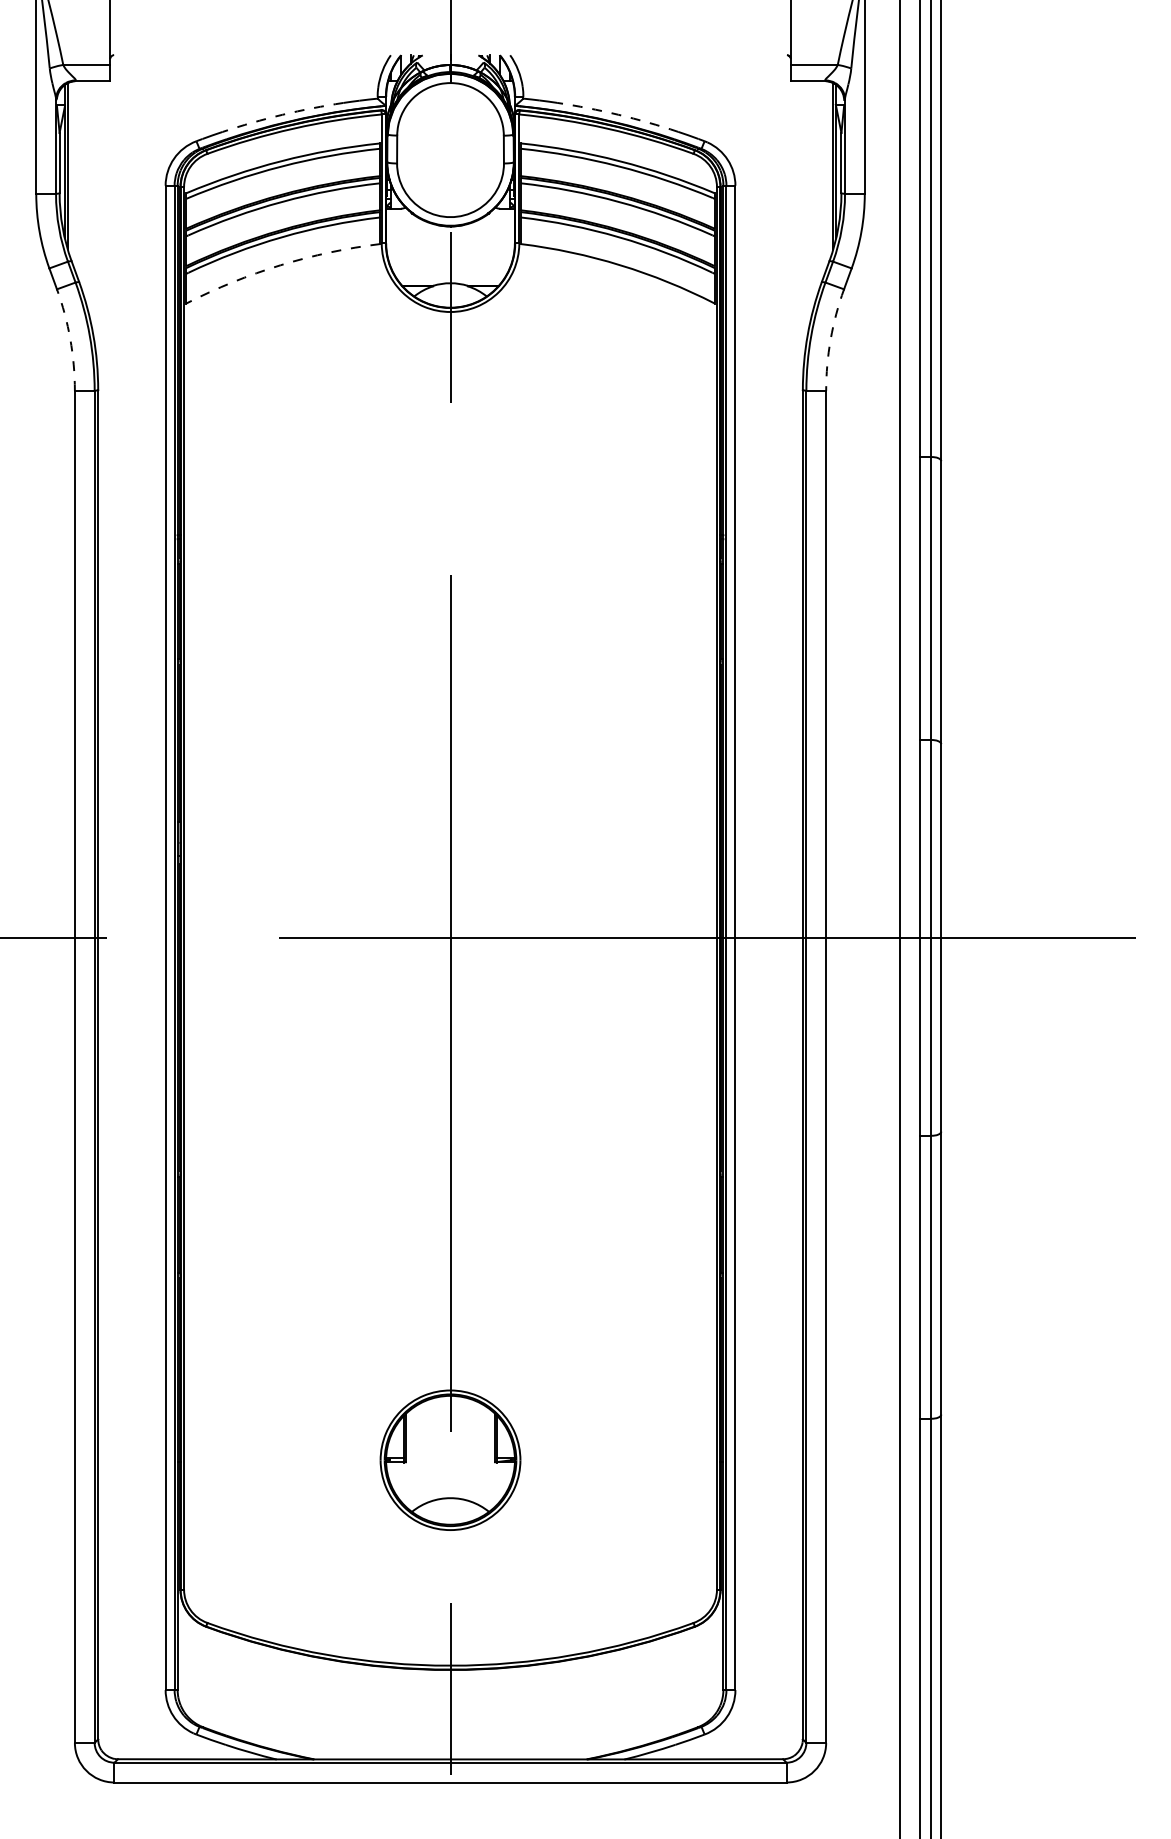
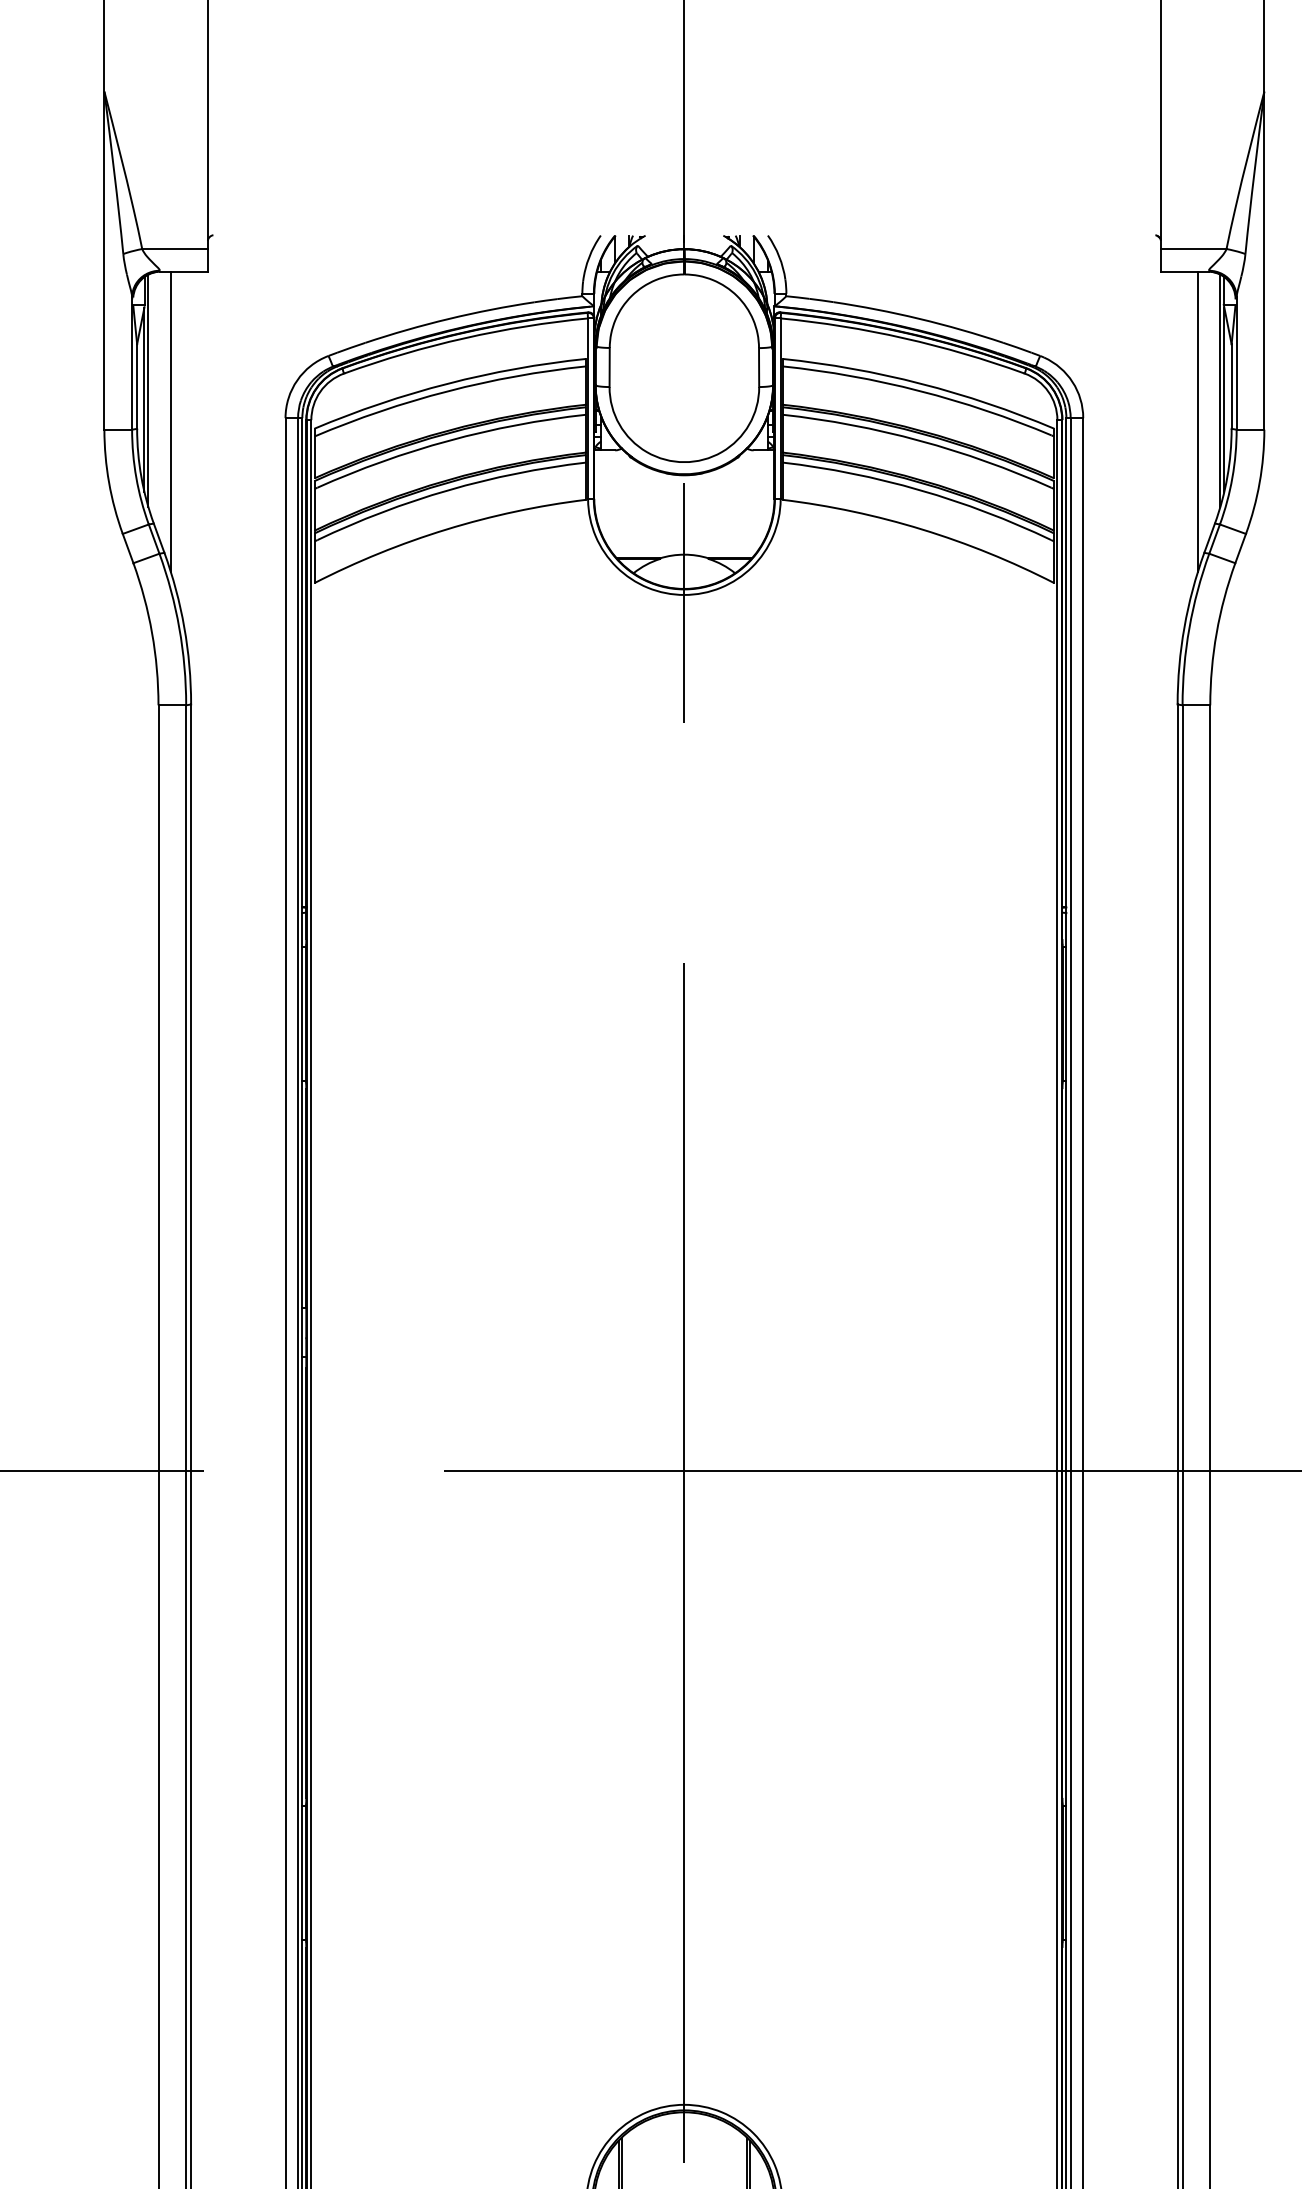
arc: (282, 114) -> (449, 318), dashed -> solid
arc: (618, 114) -> (919, 318), dashed -> solid
line: (83, 188) -> (170, 422), added
line: (817, 188) -> (1198, 422), added
arc: (280, 265) -> (446, 529), dashed -> solid
arc: (70, 339) -> (152, 633), dashed -> solid
arc: (830, 339) -> (1216, 633), dashed -> solid

